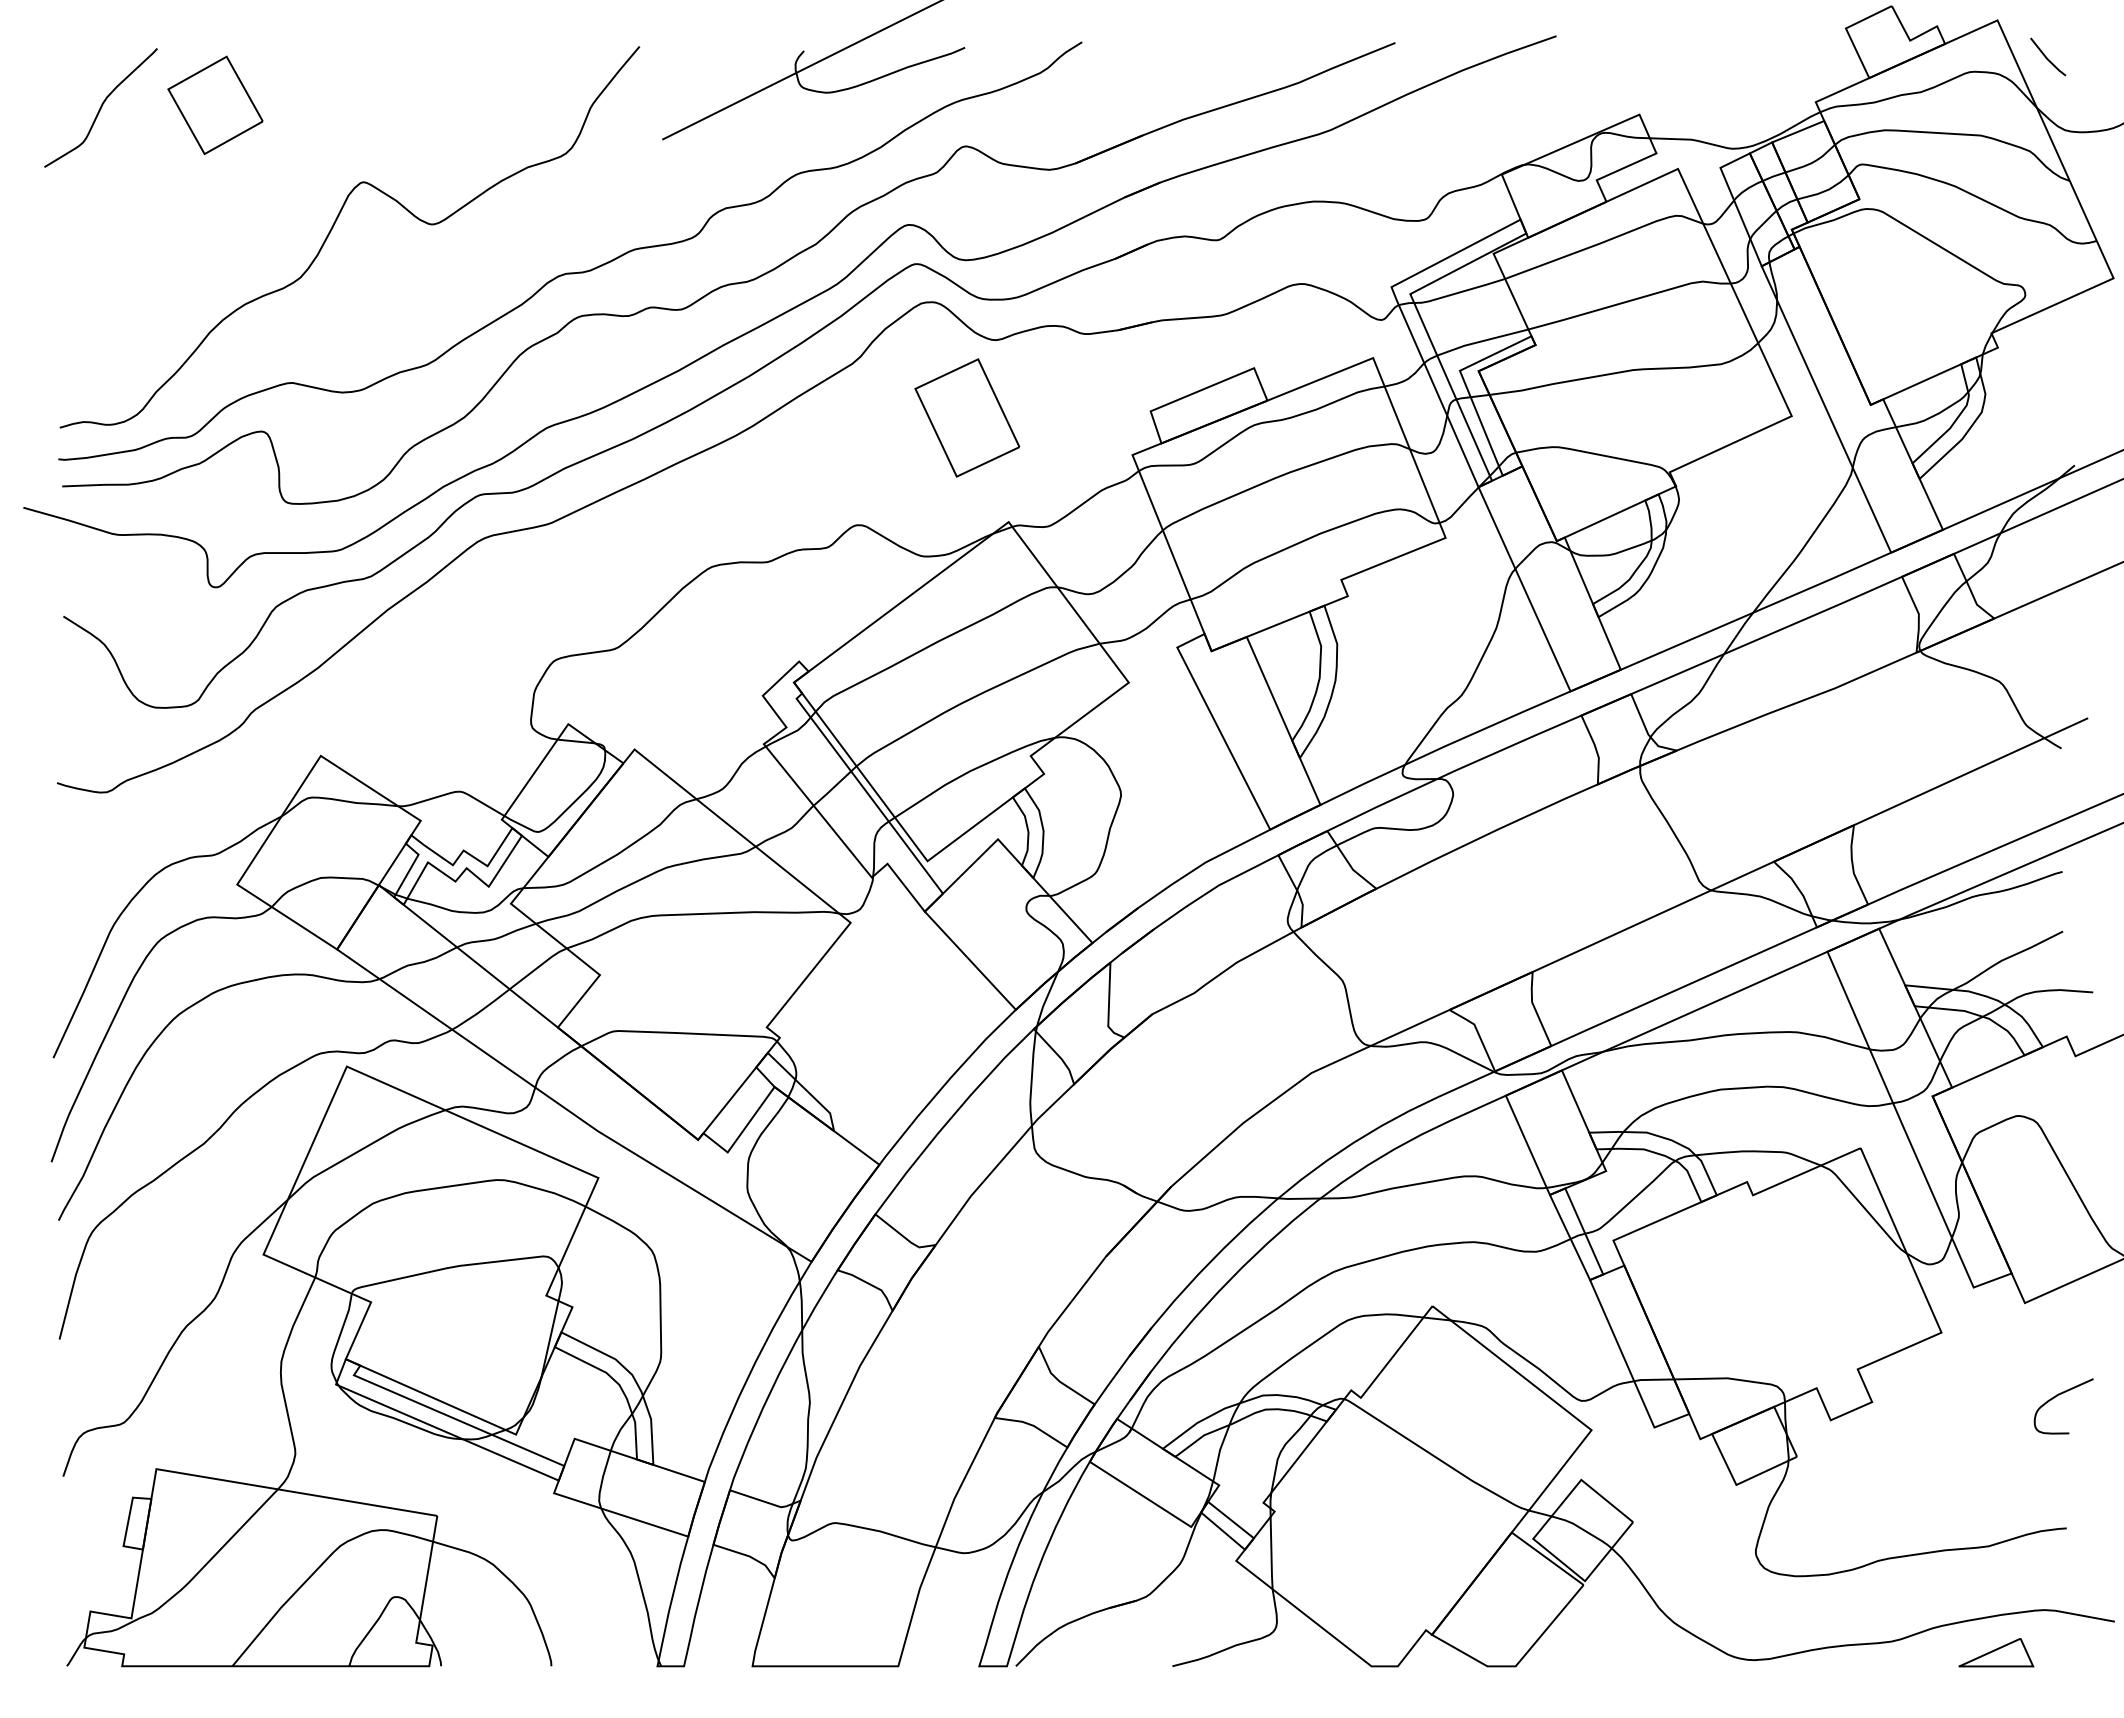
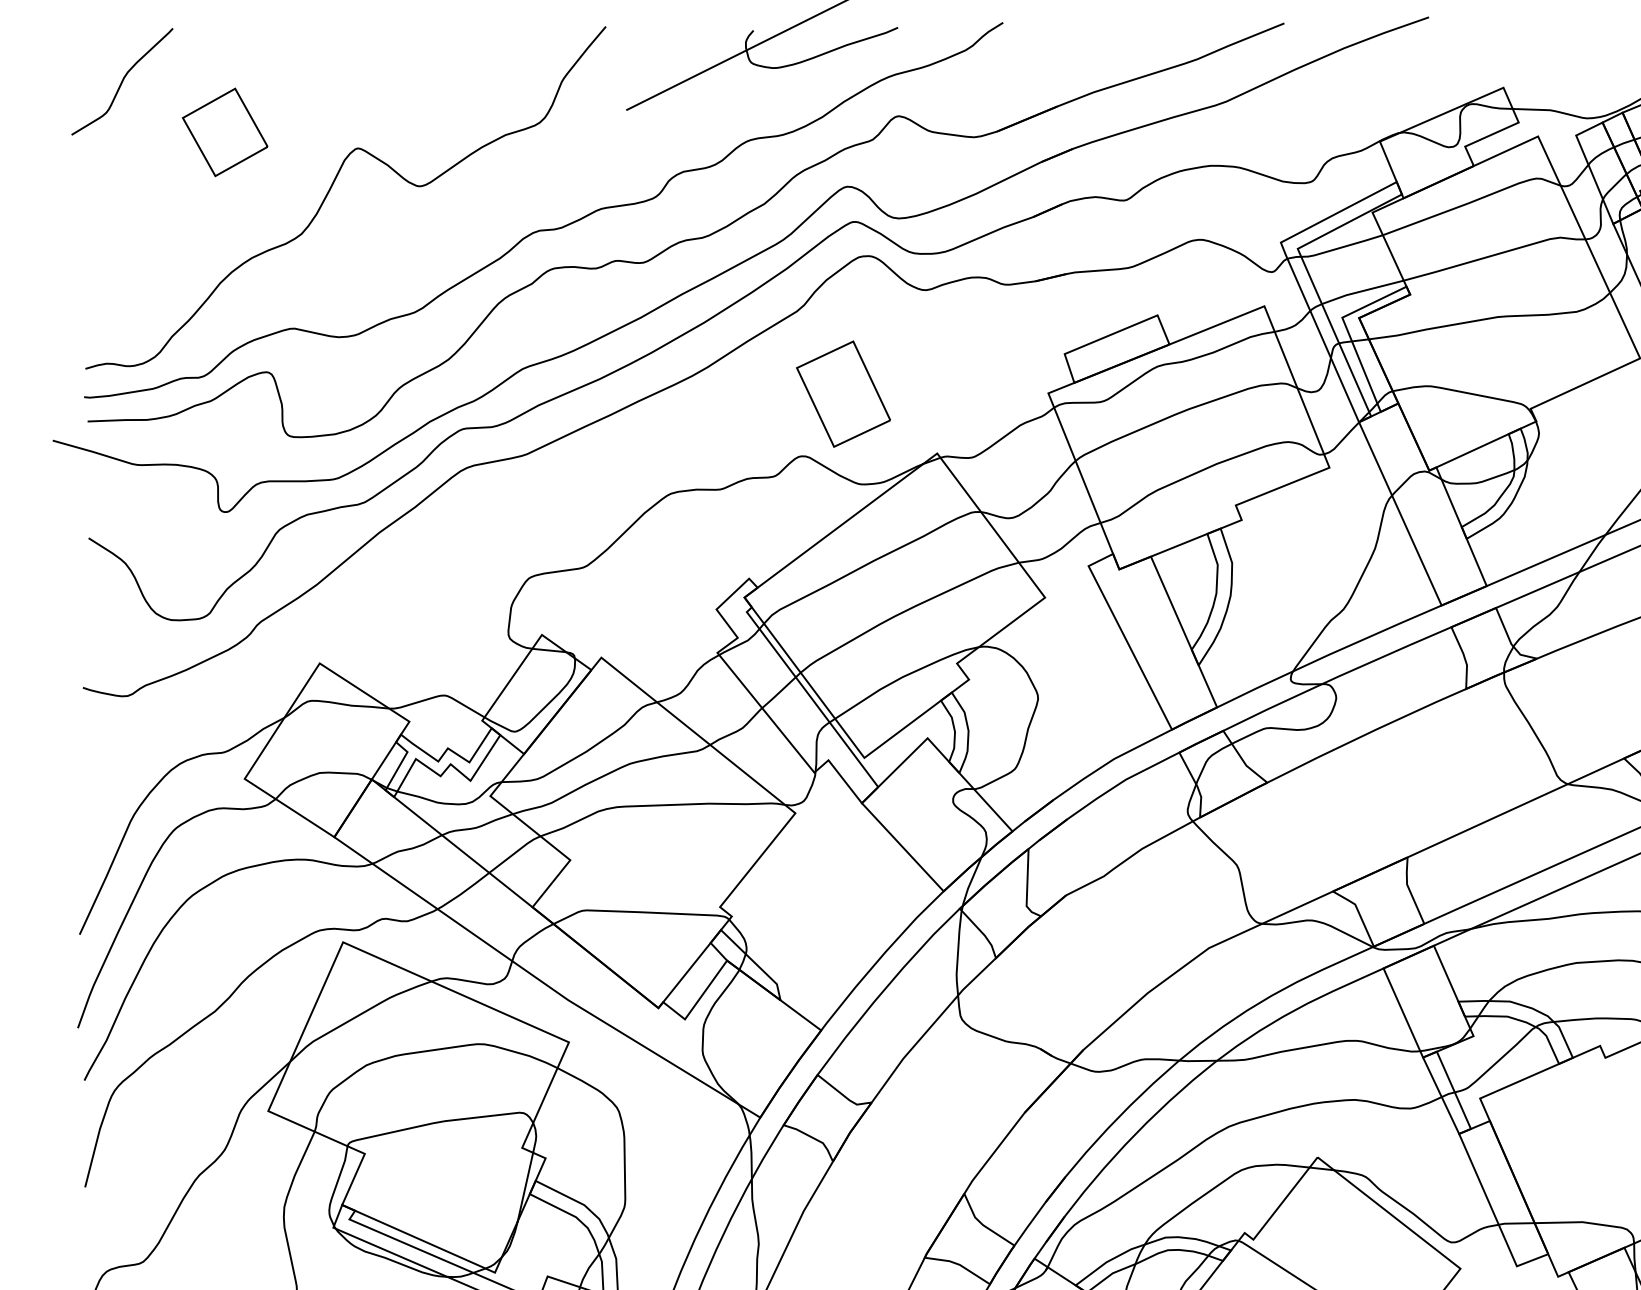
part: (215, 105) -> (225, 132), moved
part: (967, 417) -> (843, 393), moved

